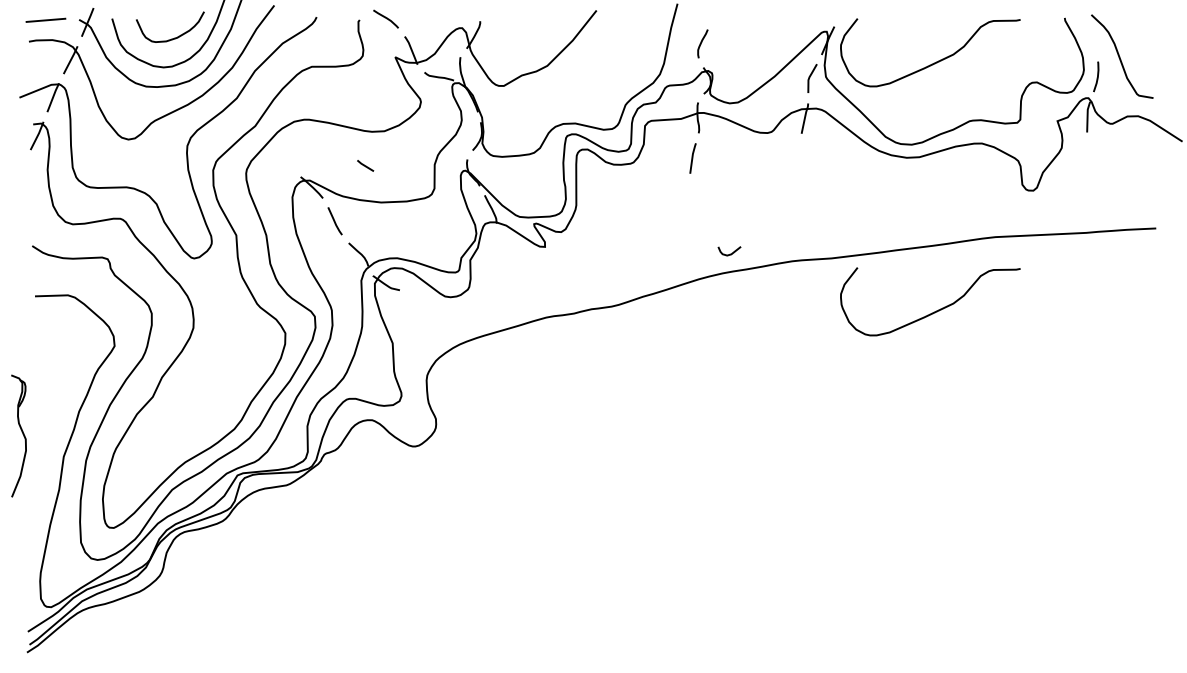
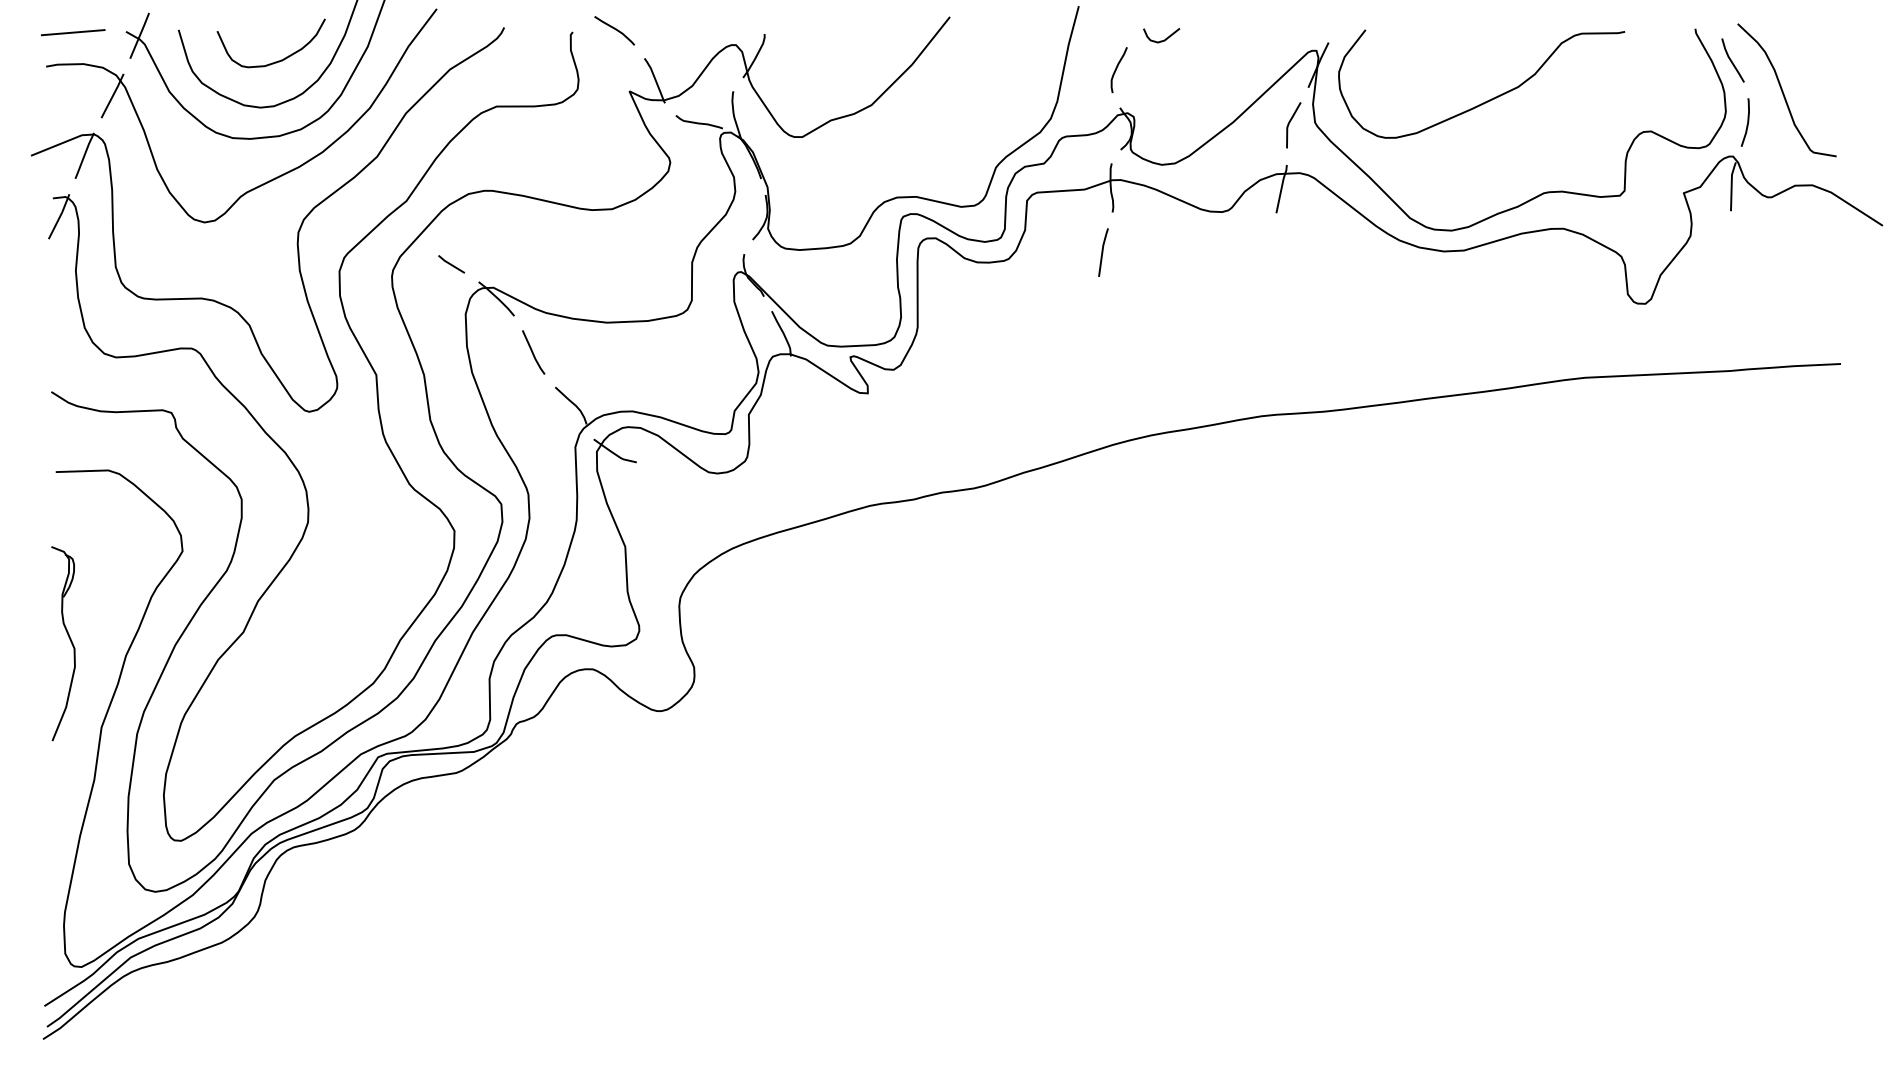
curve: (1087, 37) -> (1731, 59), added
line: (365, 165) -> (451, 263), moved
curve: (730, 253) -> (1163, 39), moved
curve: (934, 311) -> (1487, 496), removed
part: (18, 435) -> (62, 642), moved

